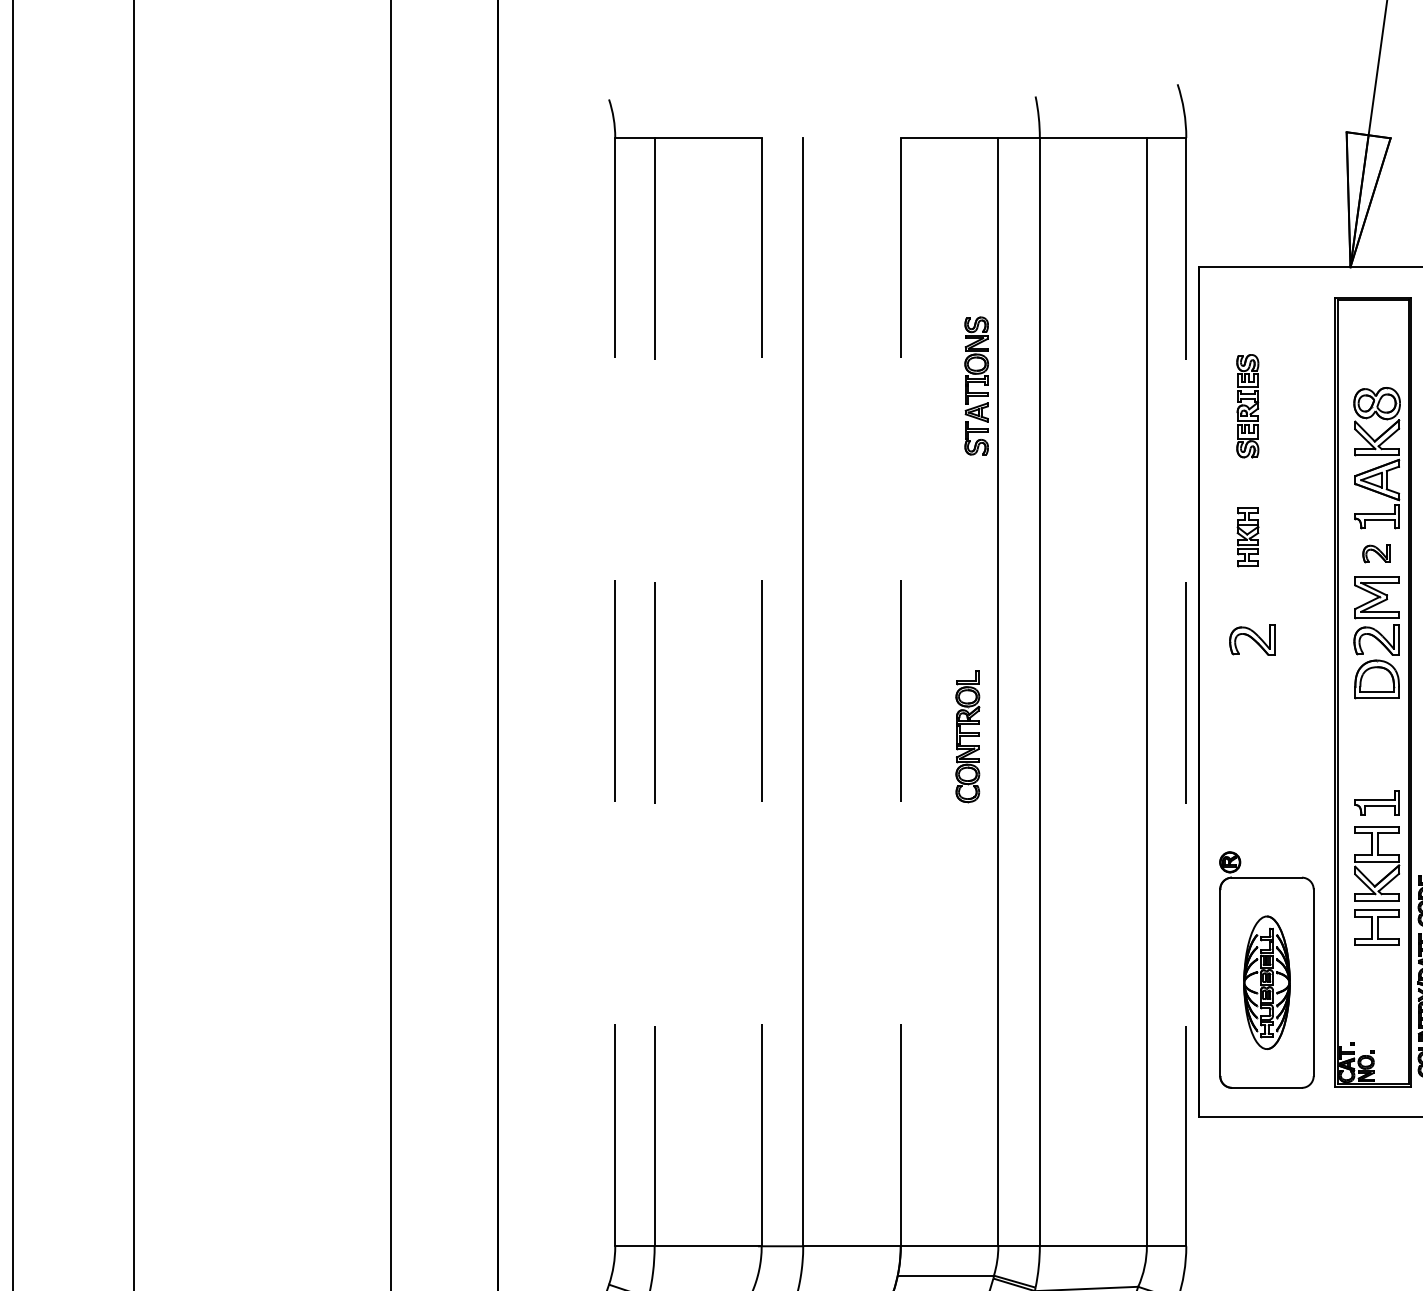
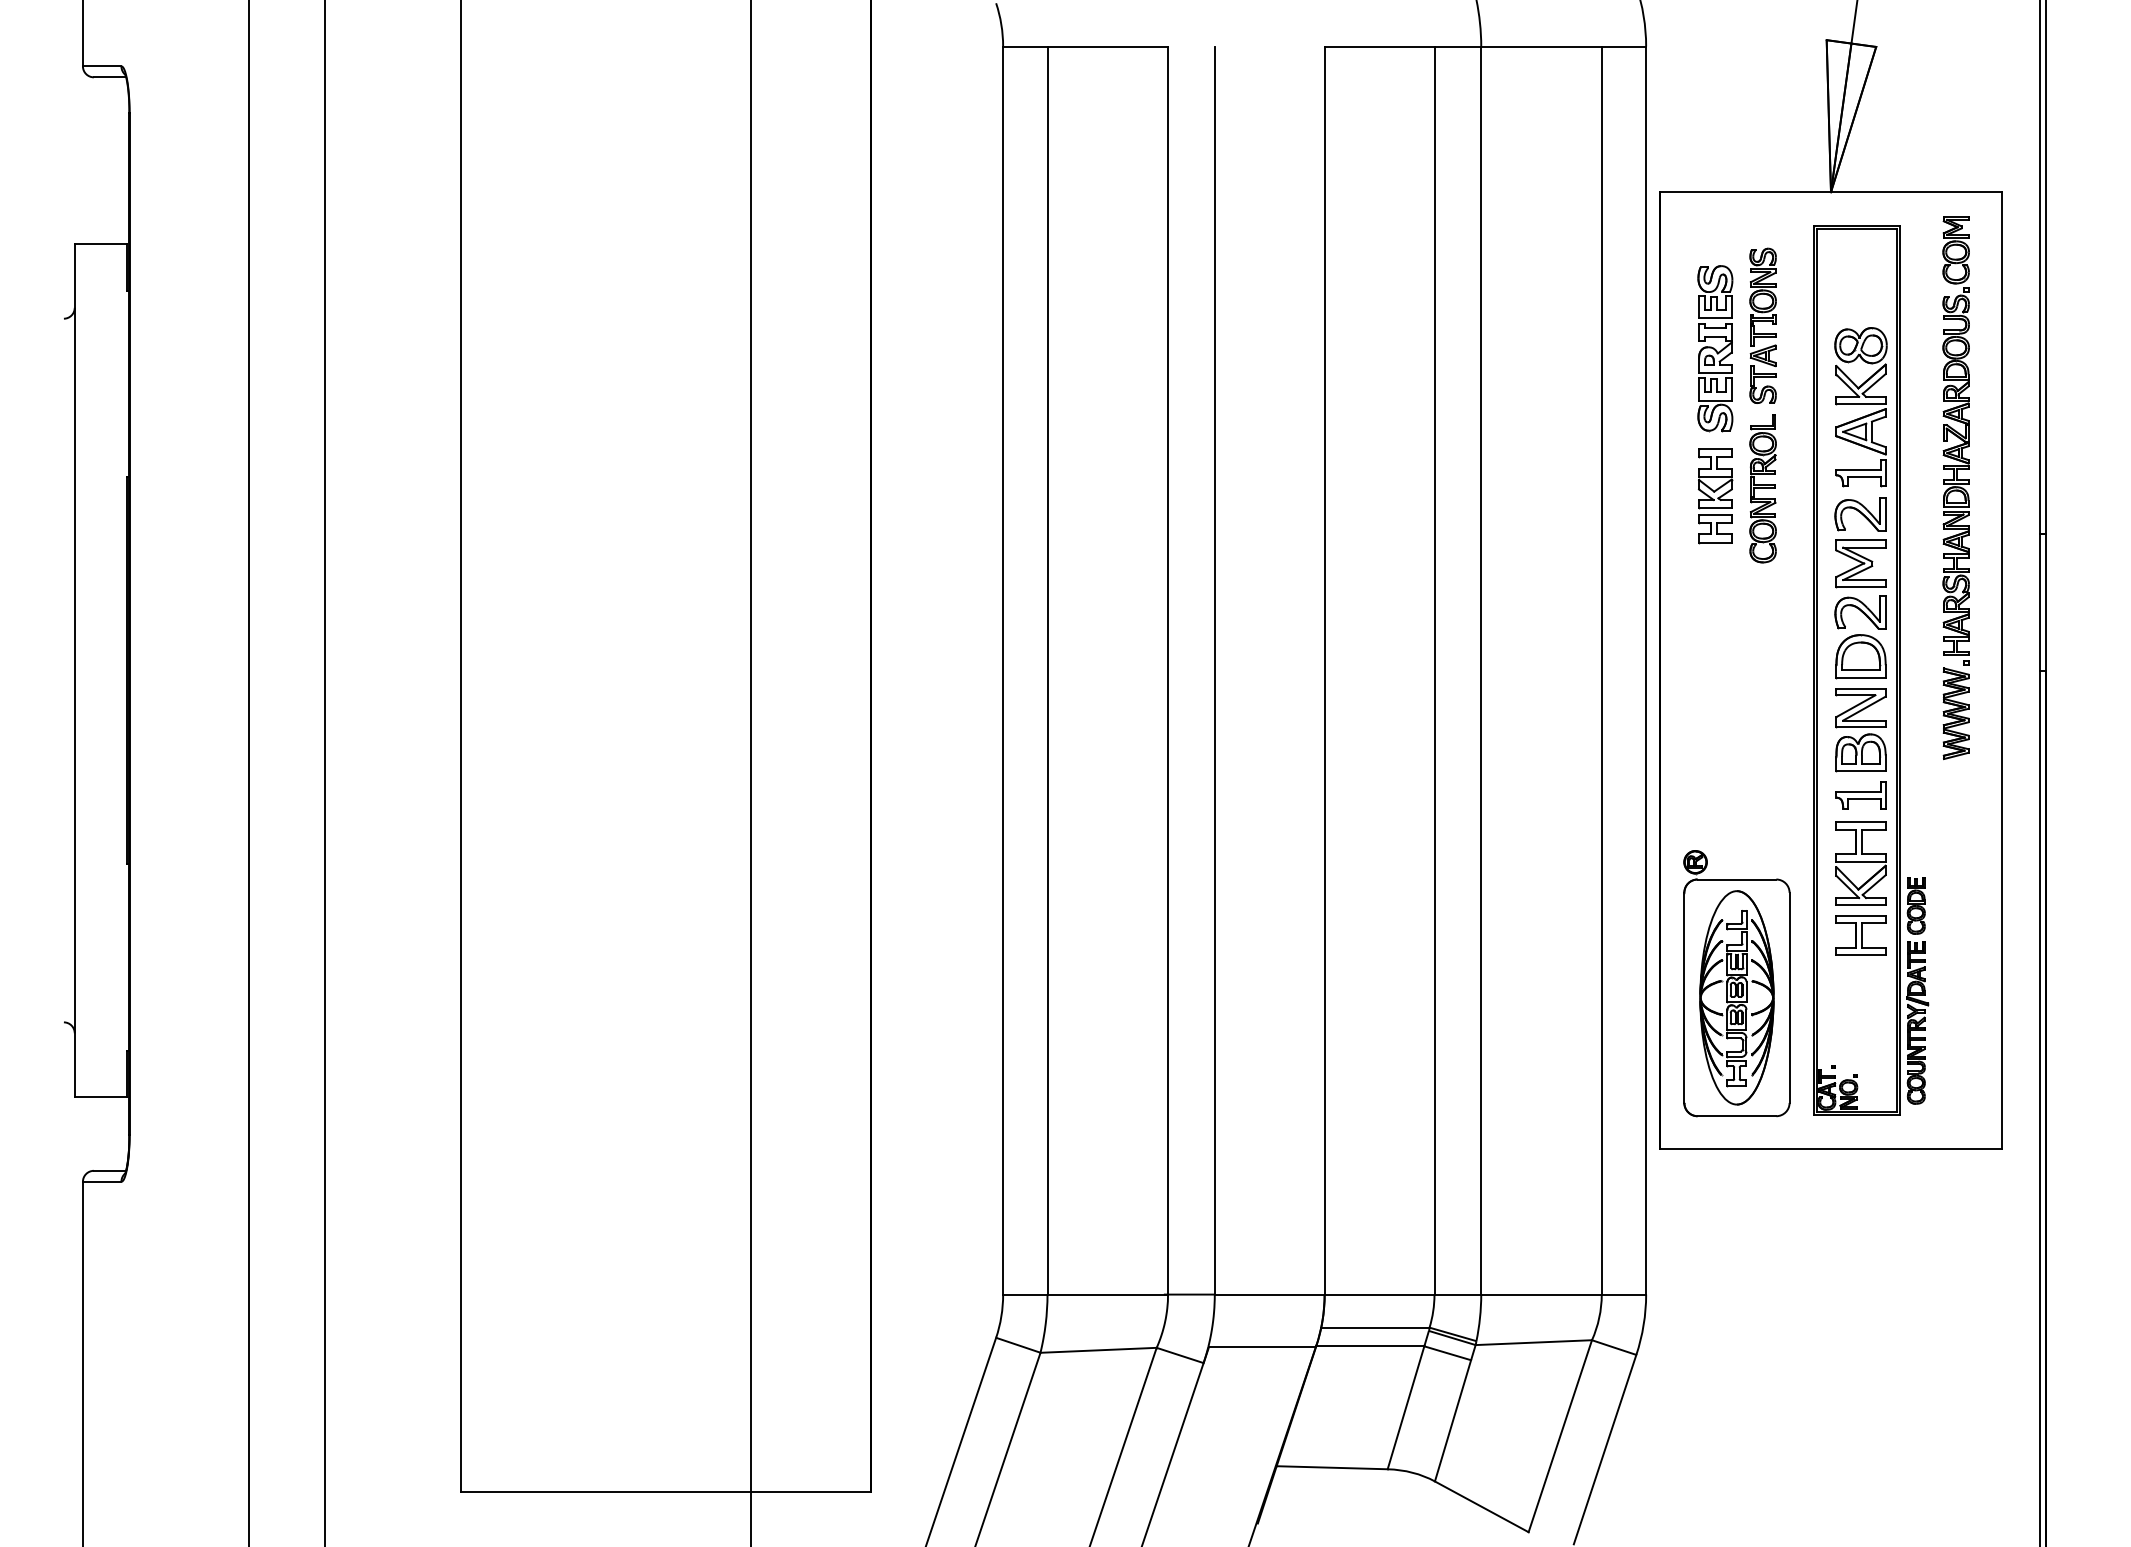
part: (976, 385) -> (1762, 325), moved
part: (1247, 406) -> (1715, 348), size x1.43
part: (1247, 537) -> (1715, 496), size x1.43
part: (1376, 553) -> (1860, 514), size x1.67
part: (1252, 640) -> (1720, 612), removed
line: (615, 692) -> (1003, 670), dashed -> solid
line: (654, 692) -> (1047, 671), dashed -> solid
line: (762, 692) -> (1168, 670), dashed -> solid
line: (900, 692) -> (1324, 670), dashed -> solid
line: (1186, 692) -> (1646, 671), dashed -> solid
part: (967, 736) -> (1762, 488), moved
part: (1376, 745) -> (1860, 730), added
part: (1266, 982) -> (1736, 997), size x1.43

